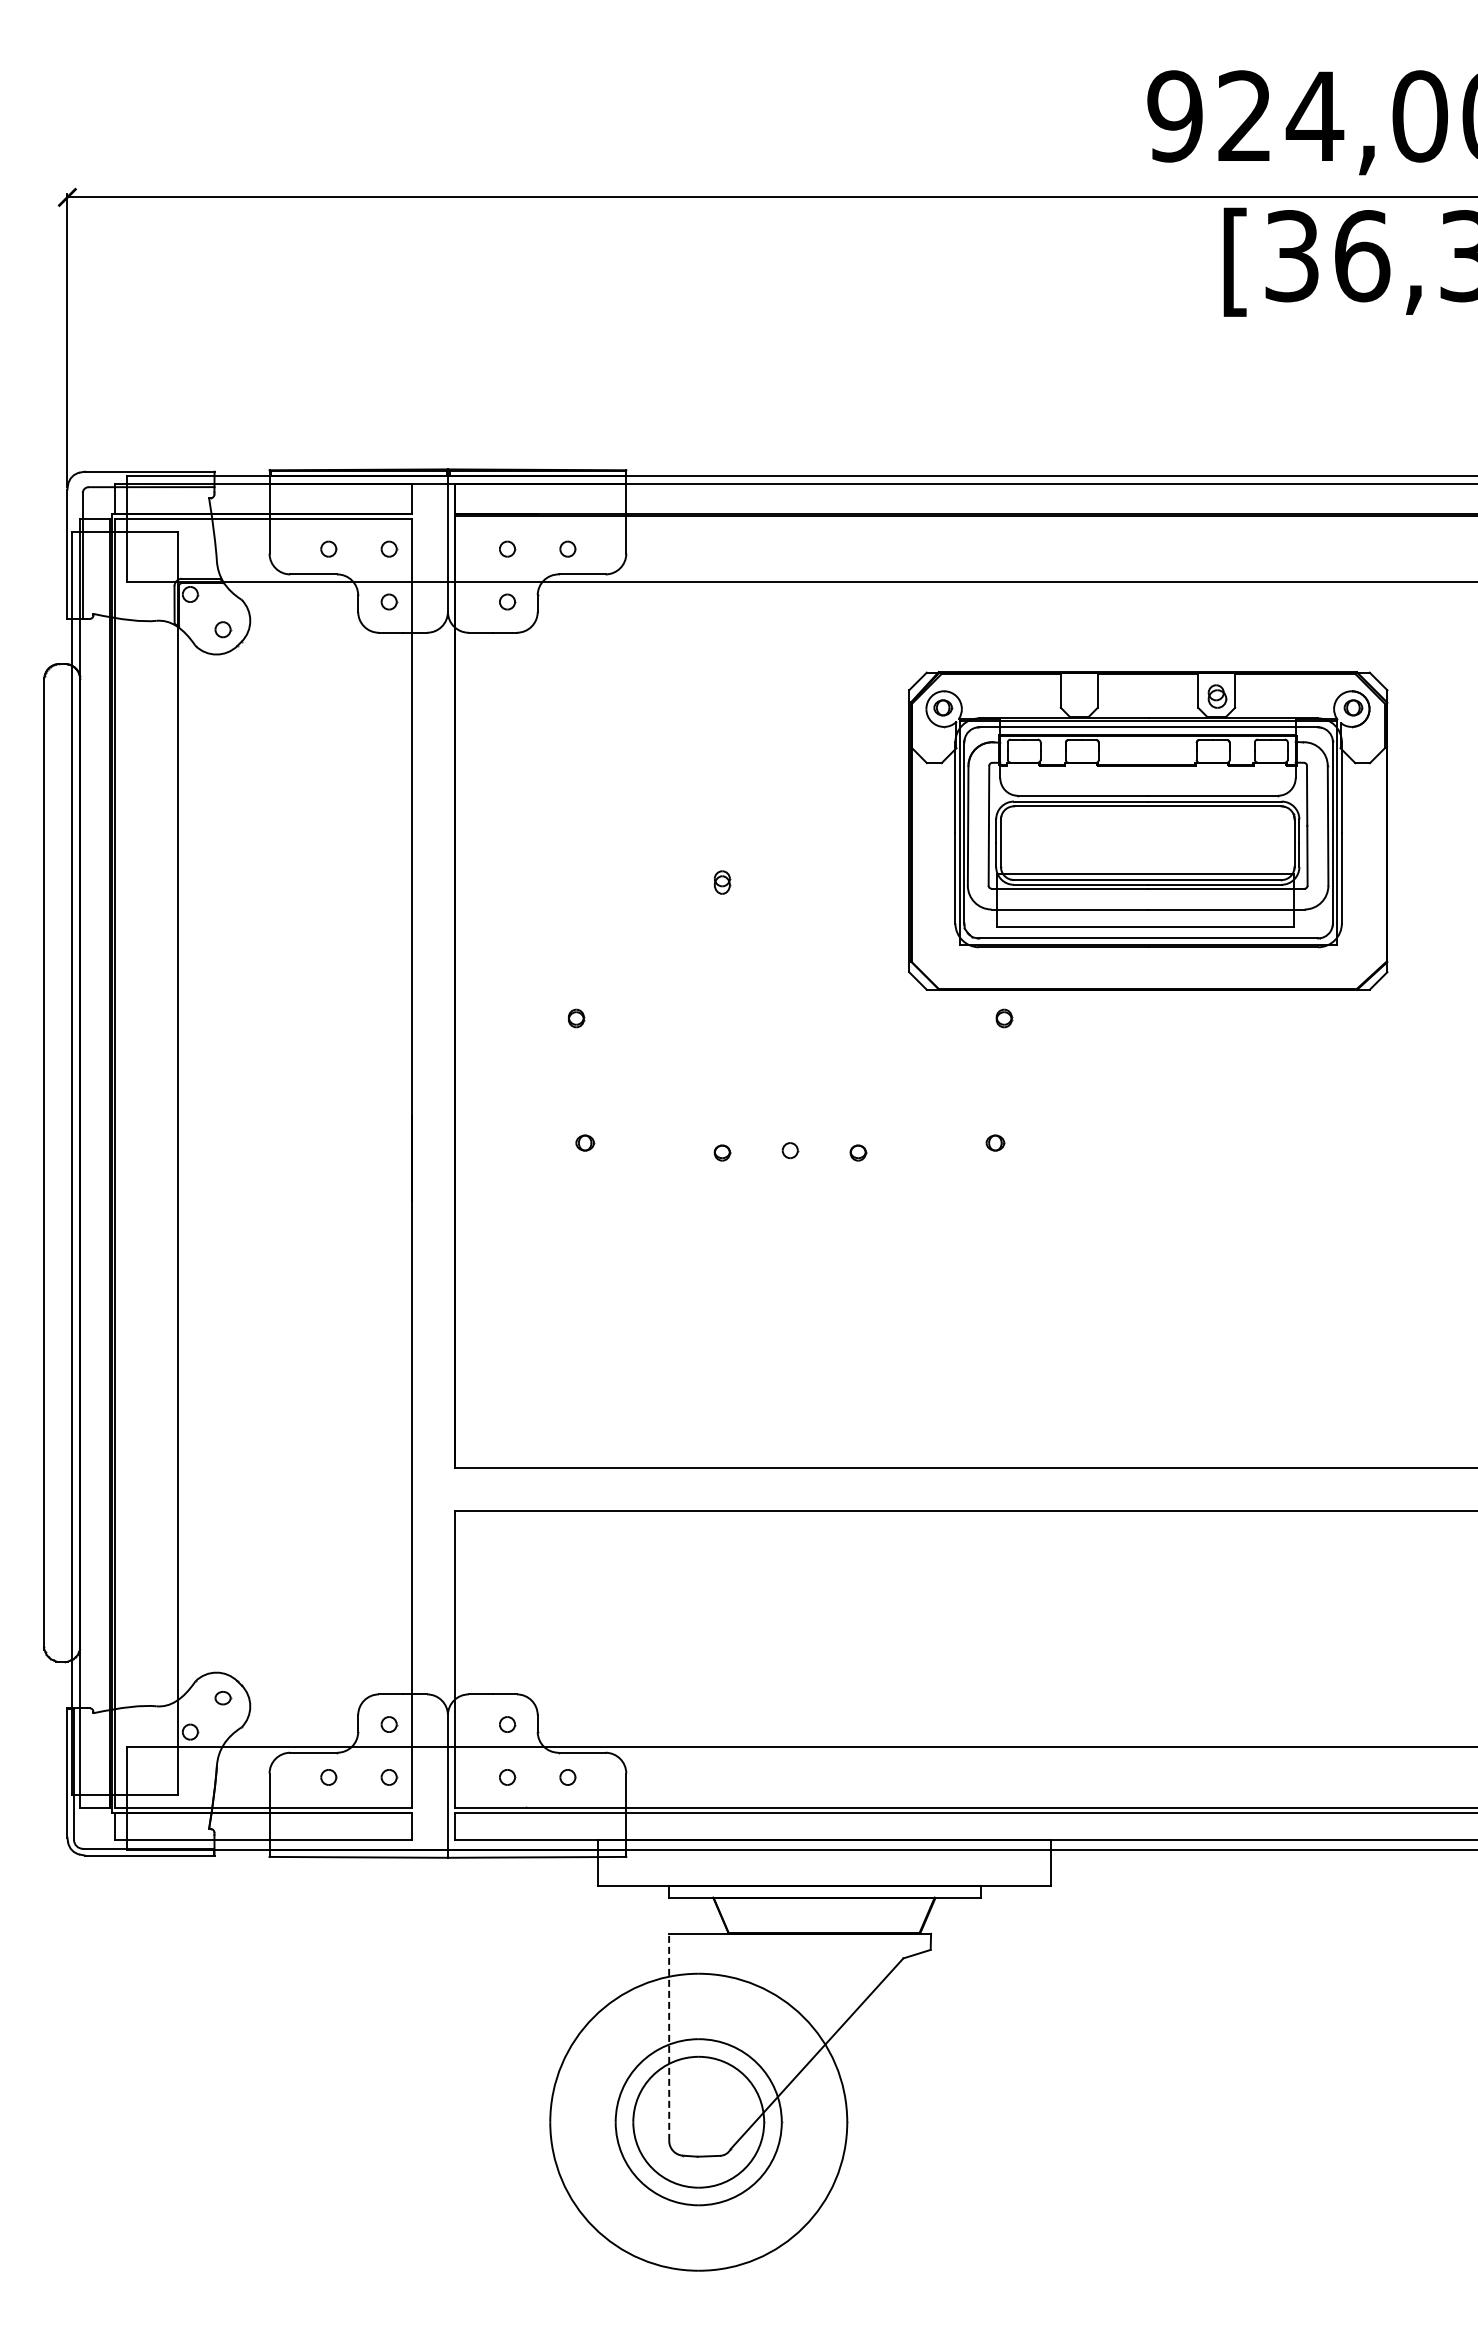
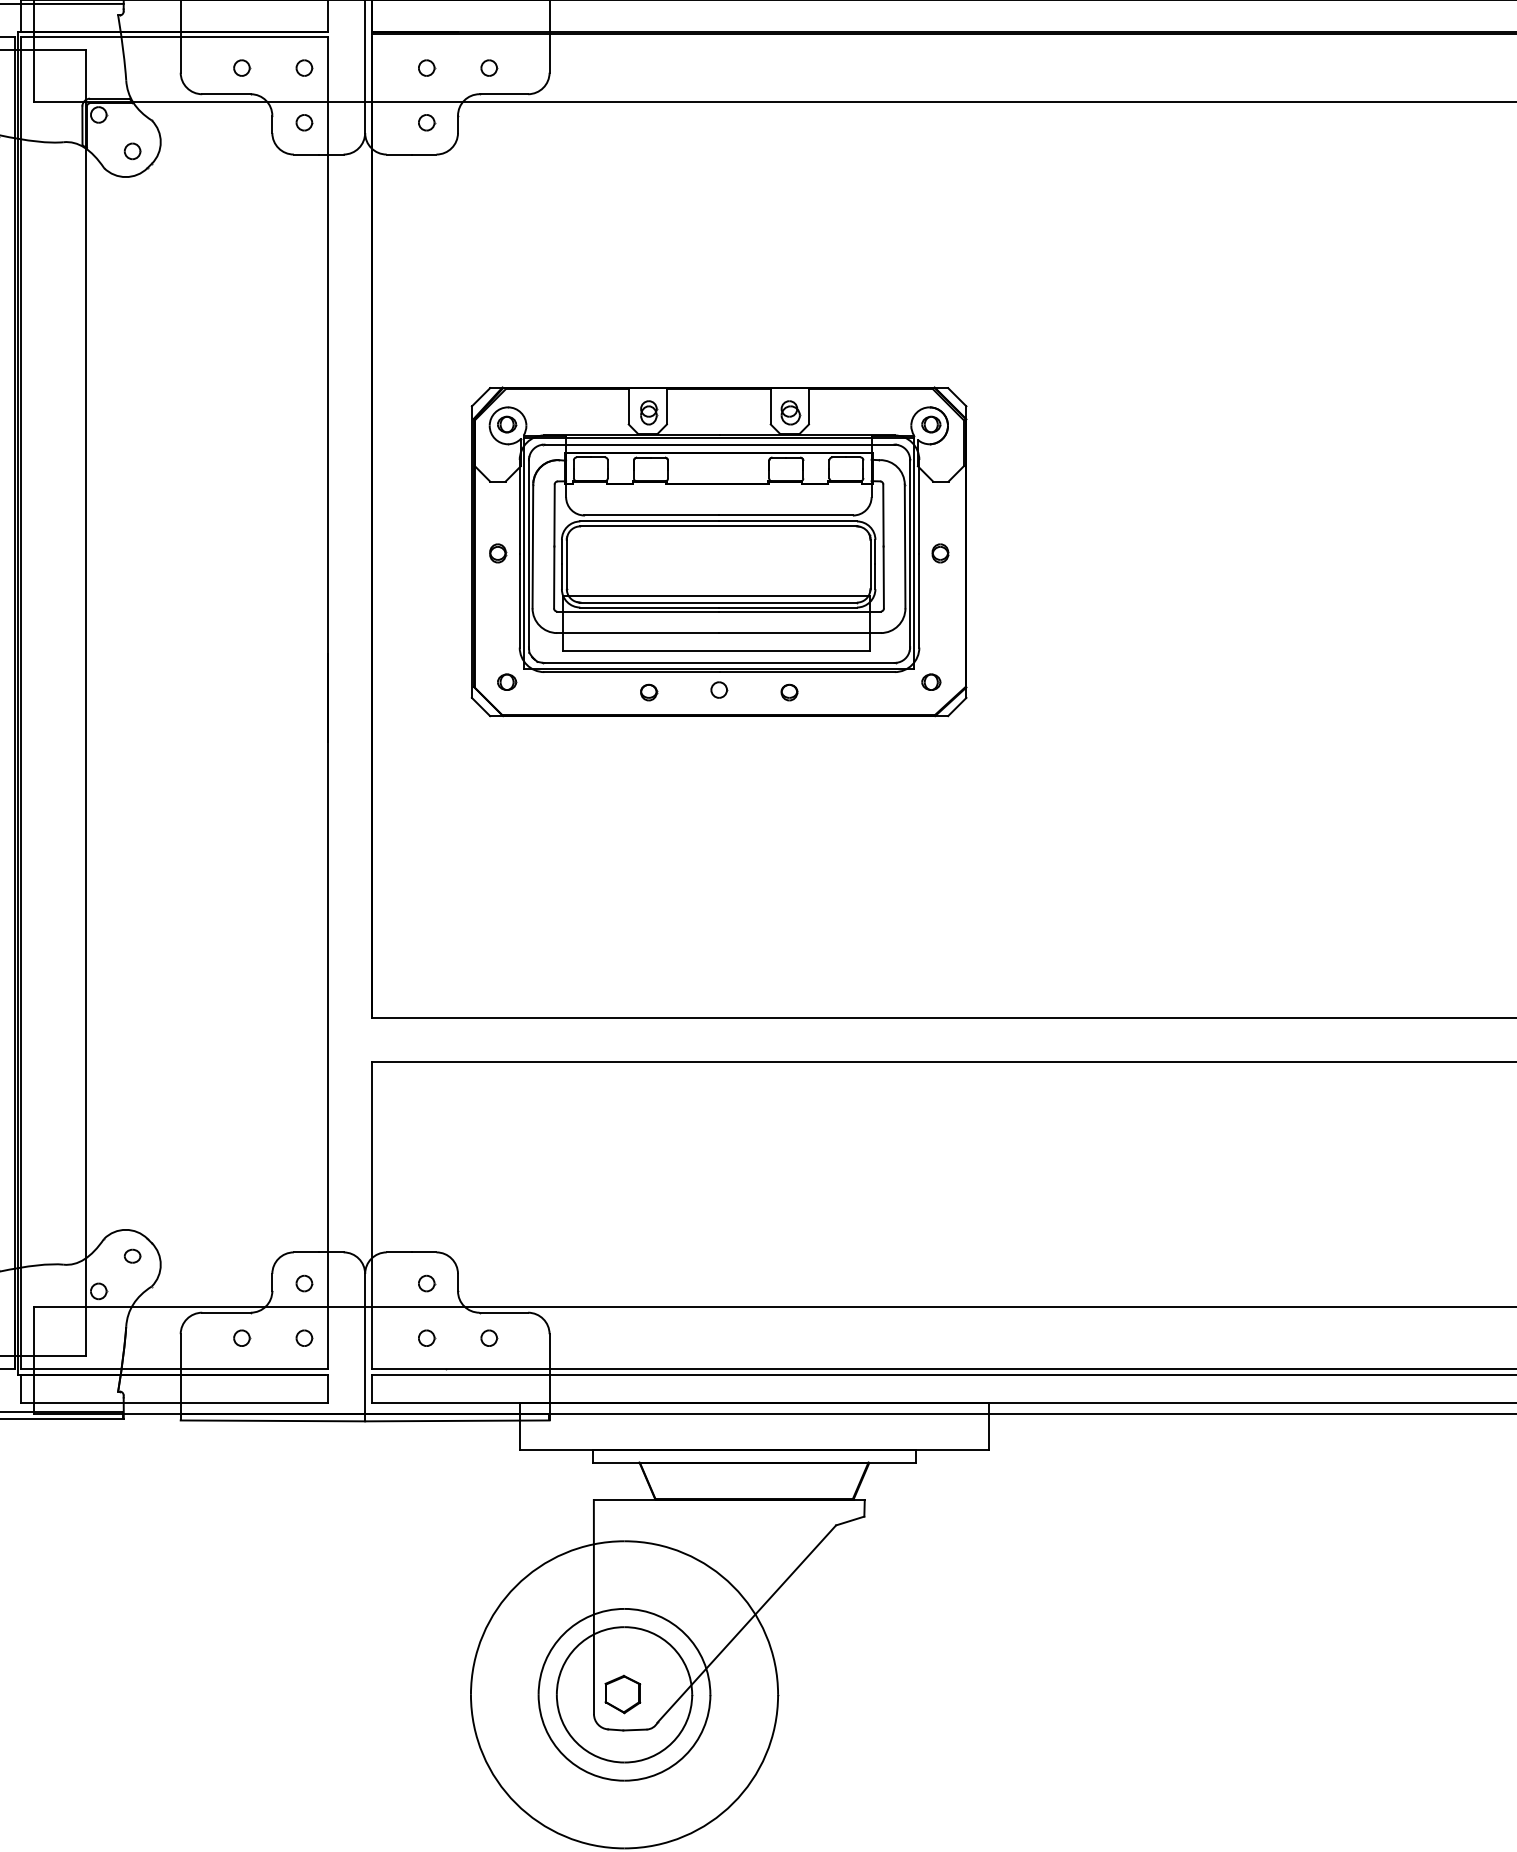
part: (1148, 830) -> (719, 551), moved
line: (669, 2037) -> (594, 1607), dashed -> solid
part: (696, 2121) -> (622, 1694), added

